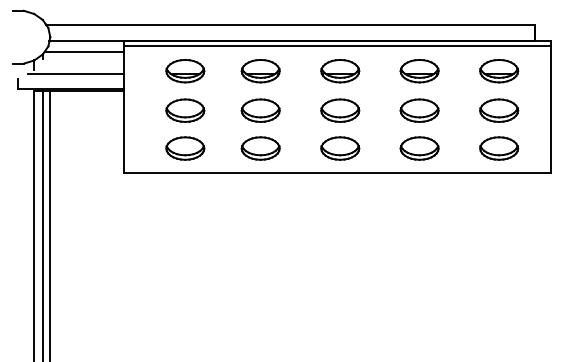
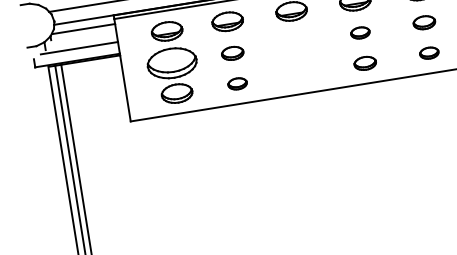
part: (185, 110) -> (172, 63), size x1.6
part: (260, 110) -> (232, 53), size x0.7
part: (340, 110) -> (296, 43), removed
part: (419, 110) -> (360, 32), size x0.6
part: (499, 110) -> (424, 22), size x0.7
part: (260, 148) -> (237, 83), size x0.6
part: (340, 148) -> (301, 73), removed
part: (419, 148) -> (365, 63), size x0.7
part: (499, 148) -> (429, 53), size x0.6

